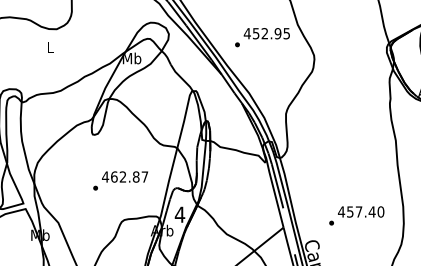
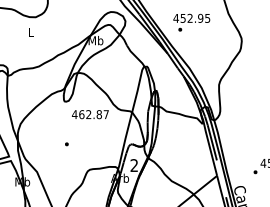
text: (266, 33) -> (191, 18), moved
text: (124, 176) -> (89, 114), moved
text: (179, 214) -> (133, 165), 4 -> 2

